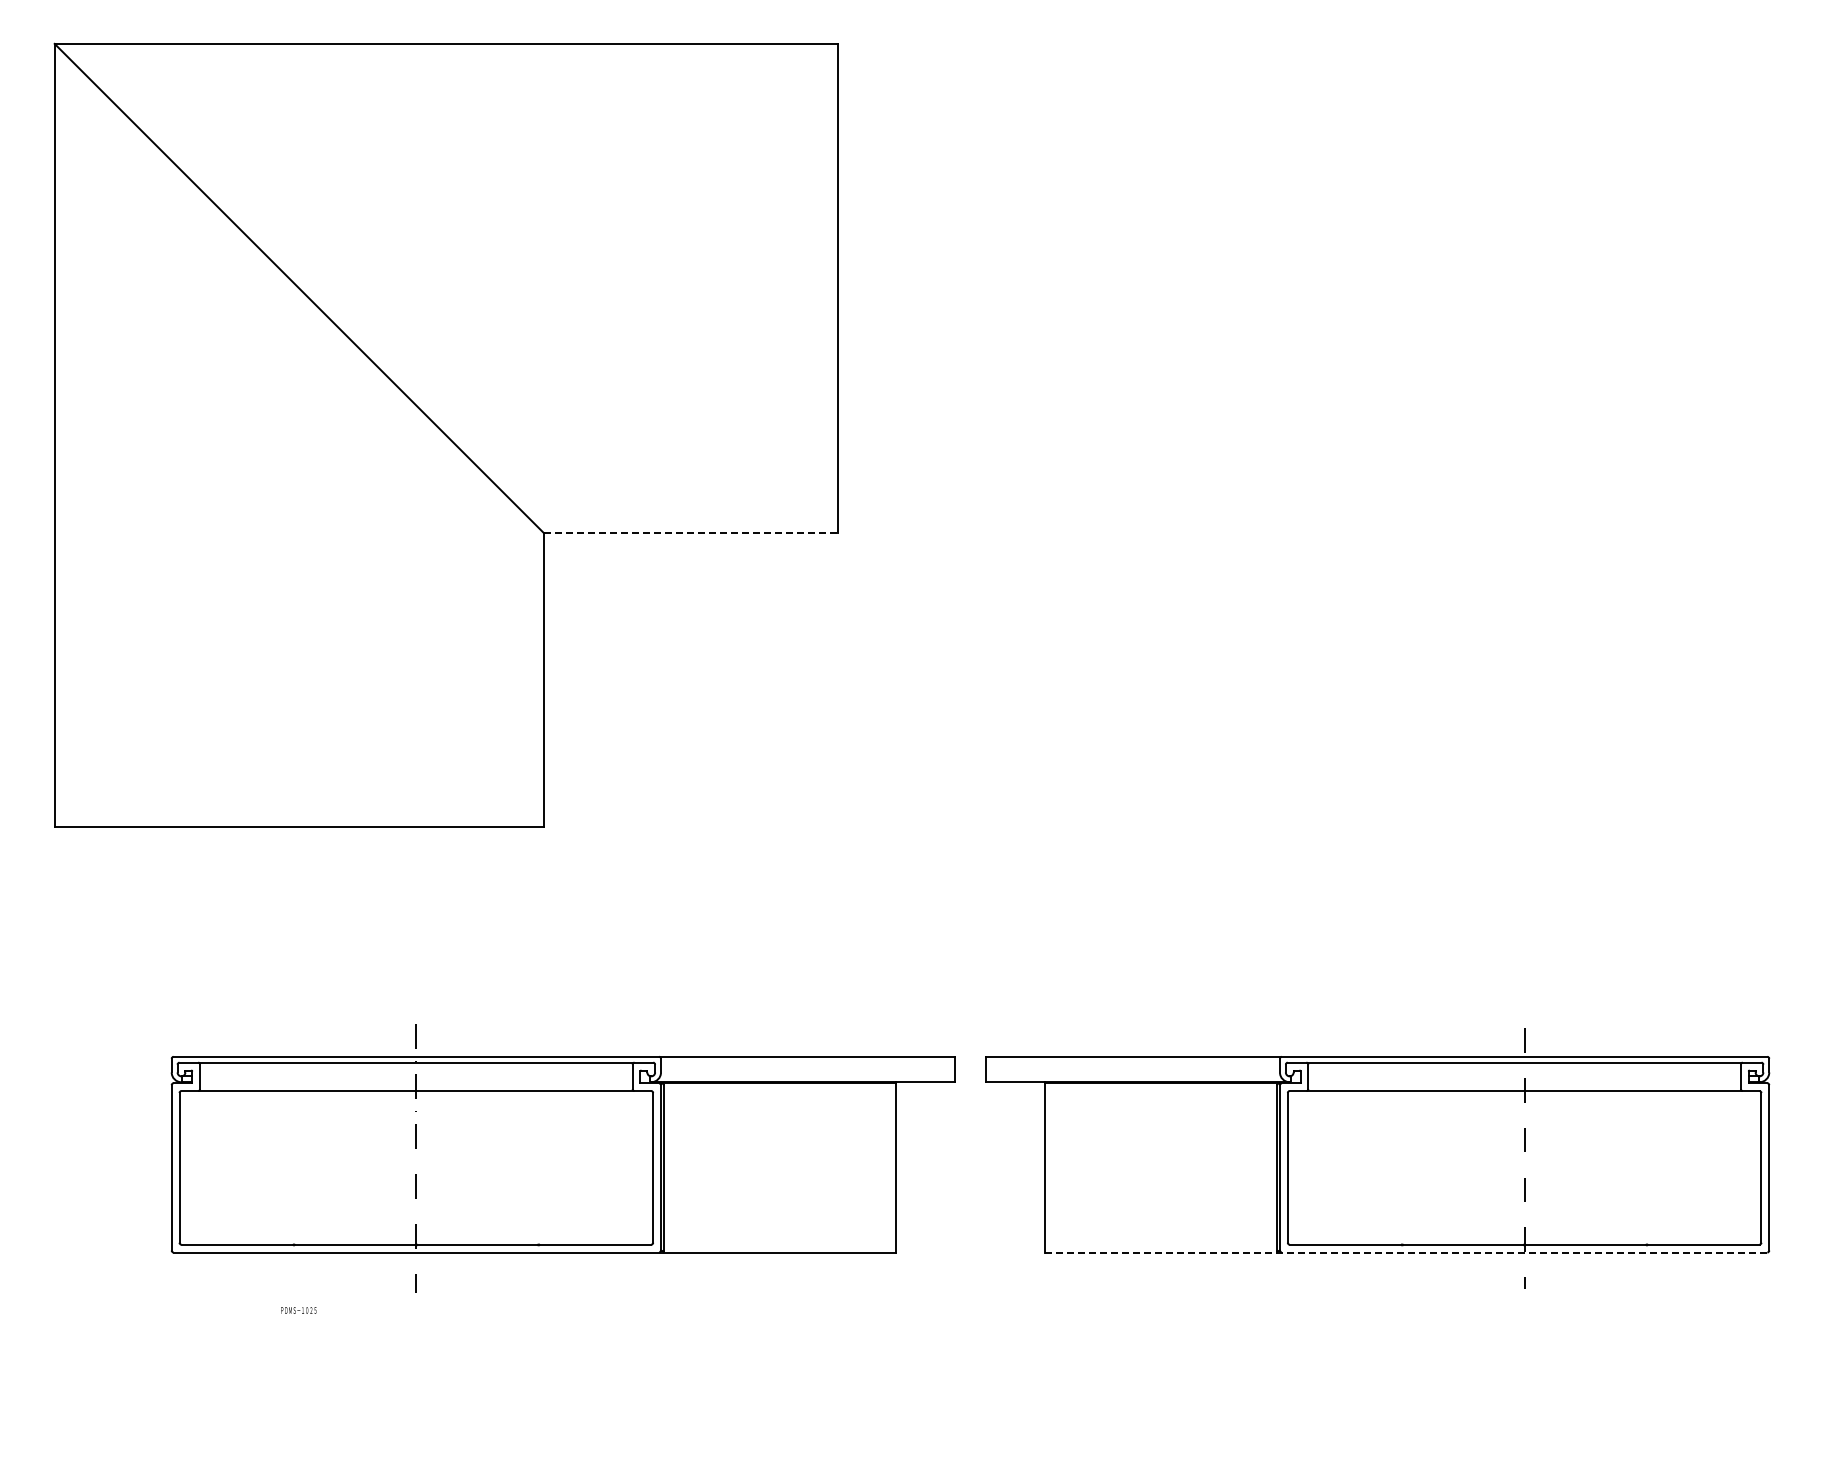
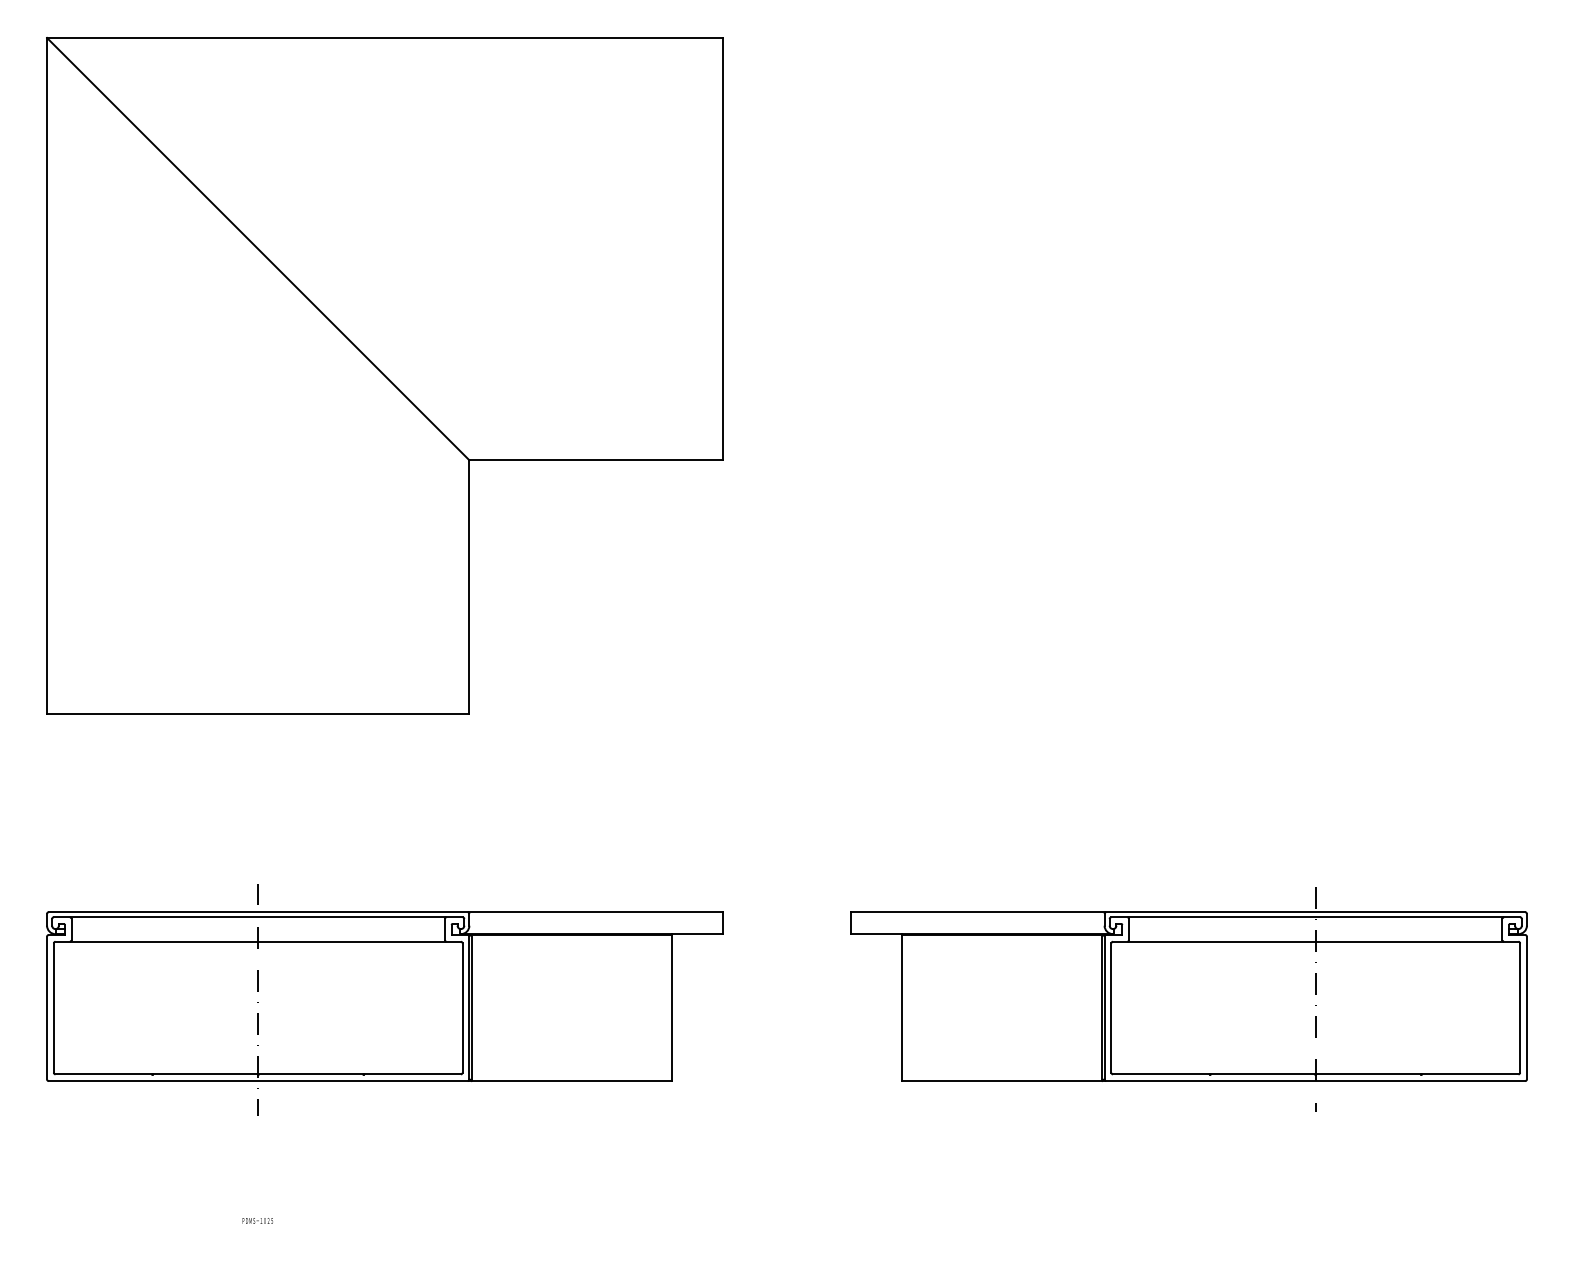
line: (690, 533) -> (595, 460), dashed -> solid
part: (562, 1158) -> (384, 999), moved
line: (1406, 1252) -> (1213, 1081), dashed -> solid
text: (298, 1310) -> (257, 1220), moved

